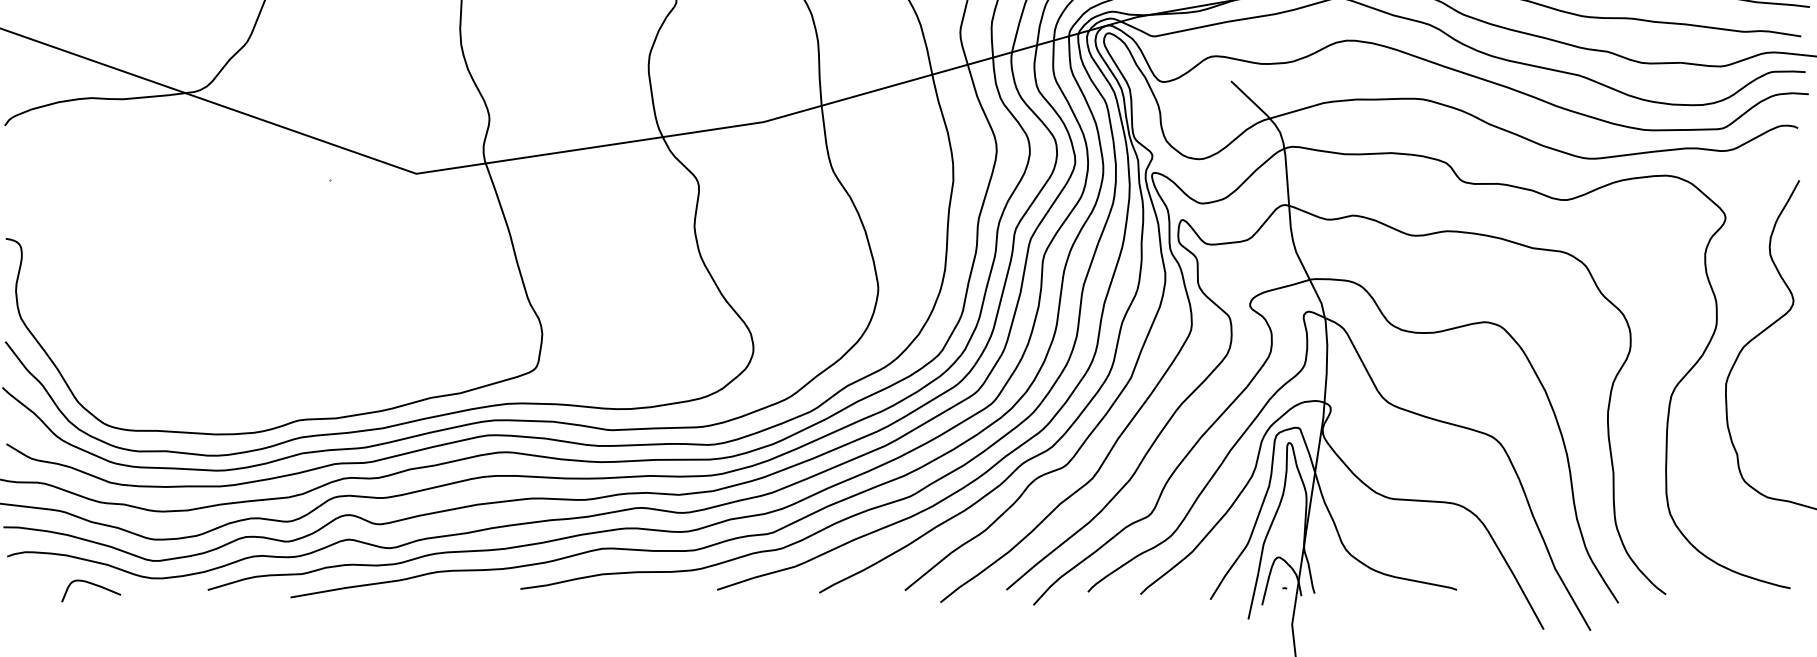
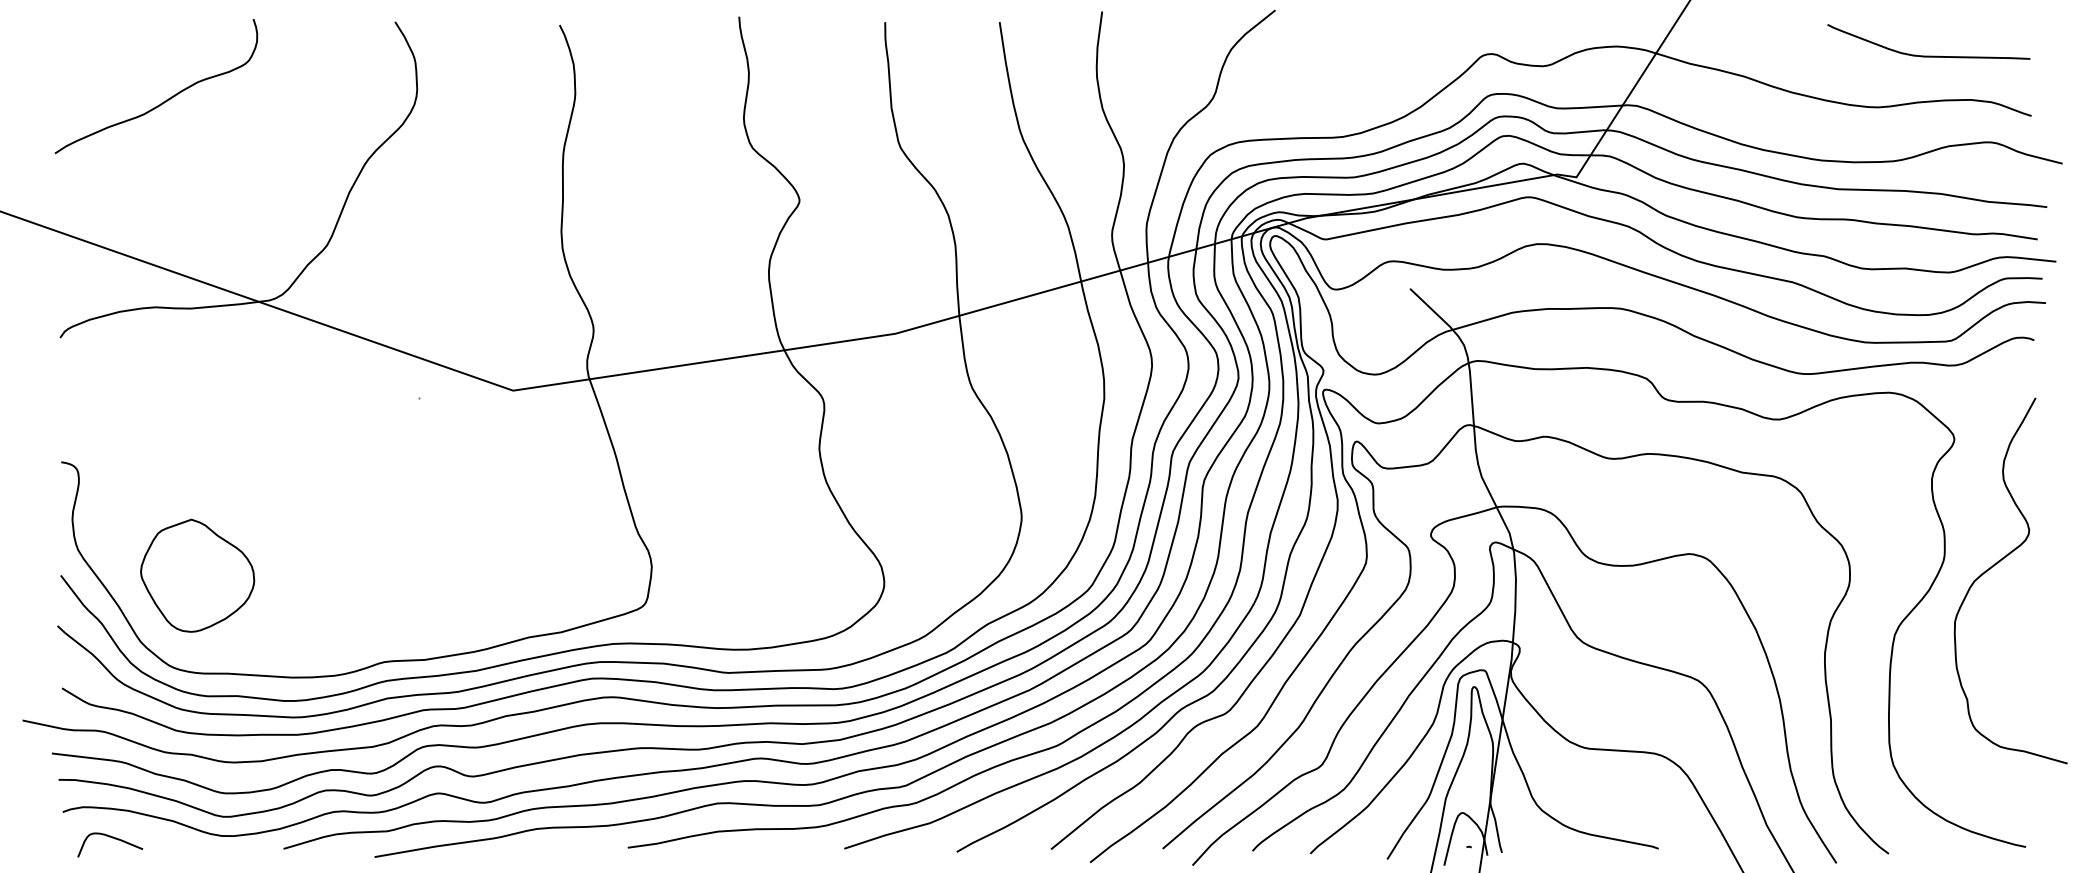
part: (129, 341) -> (197, 575), added
curve: (93, 585) -> (112, 838), moved

